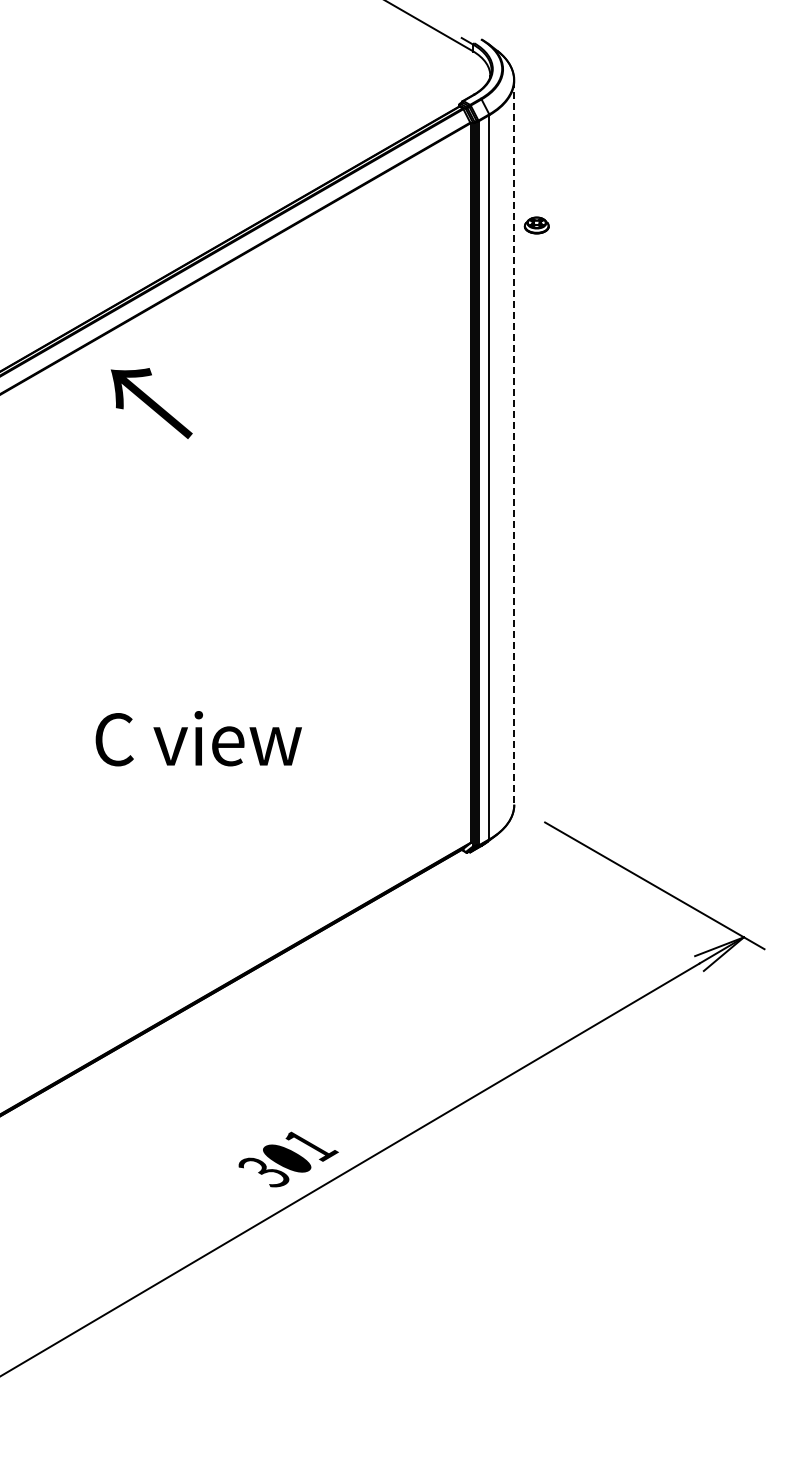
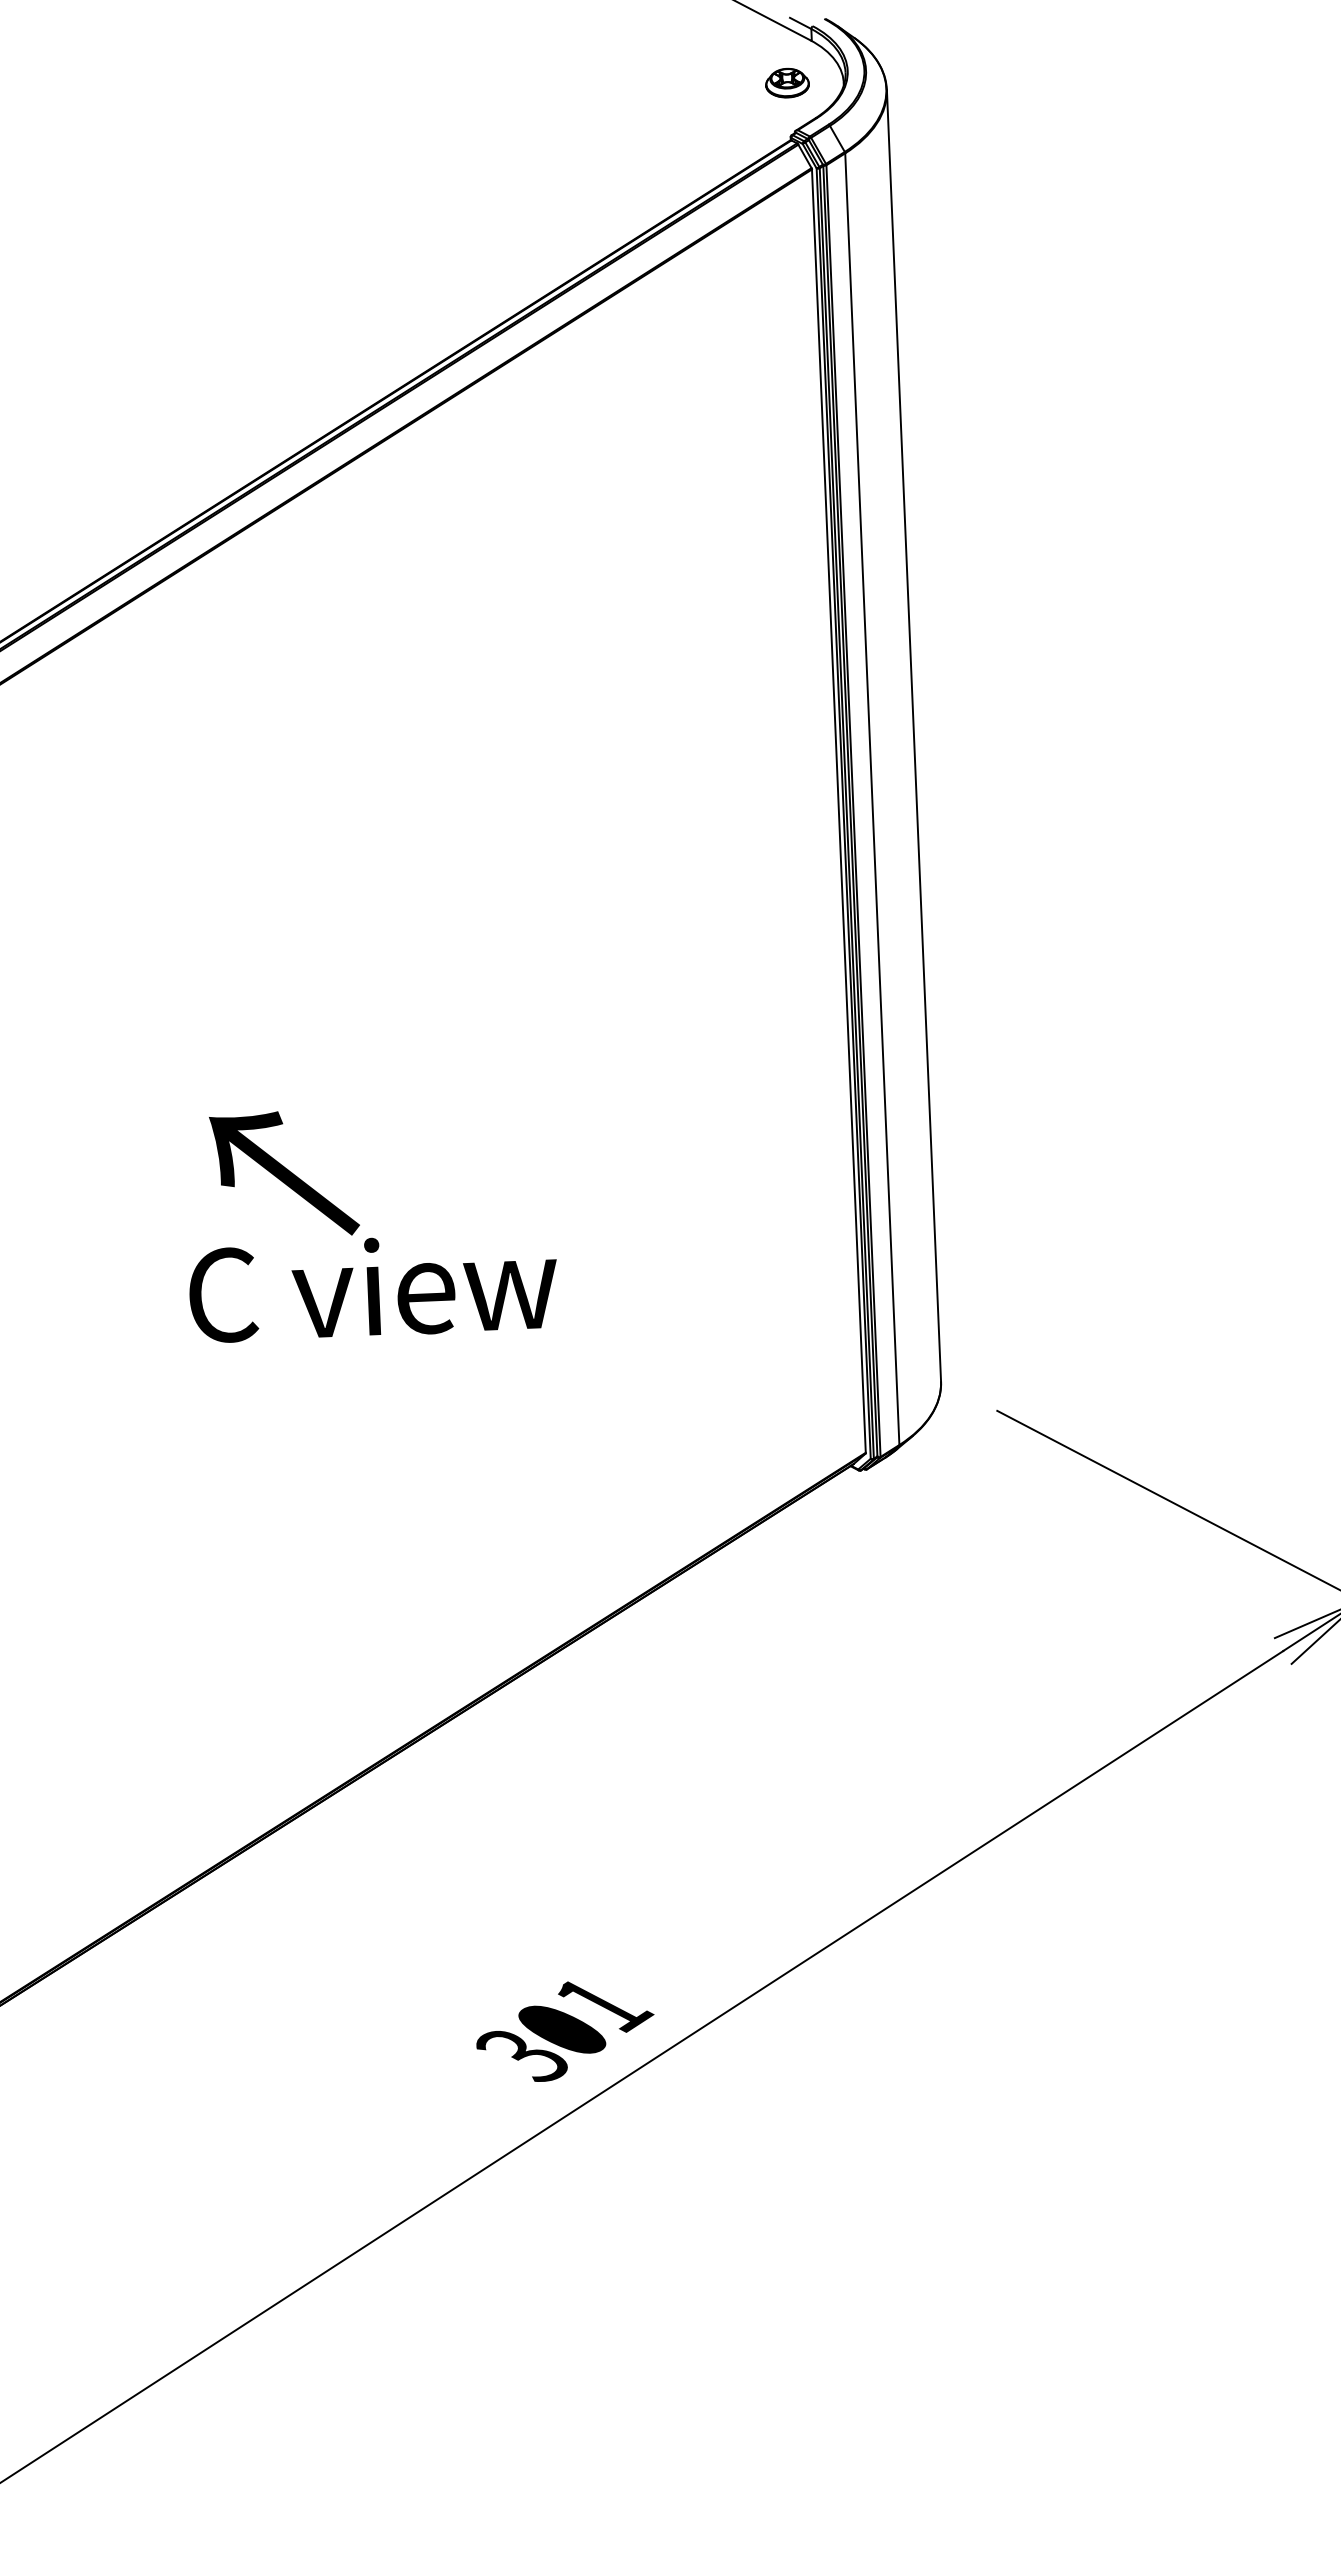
part: (536, 225) -> (786, 83), moved
text: (151, 403) -> (284, 1174), moved
line: (514, 443) -> (914, 737), dashed -> solid

